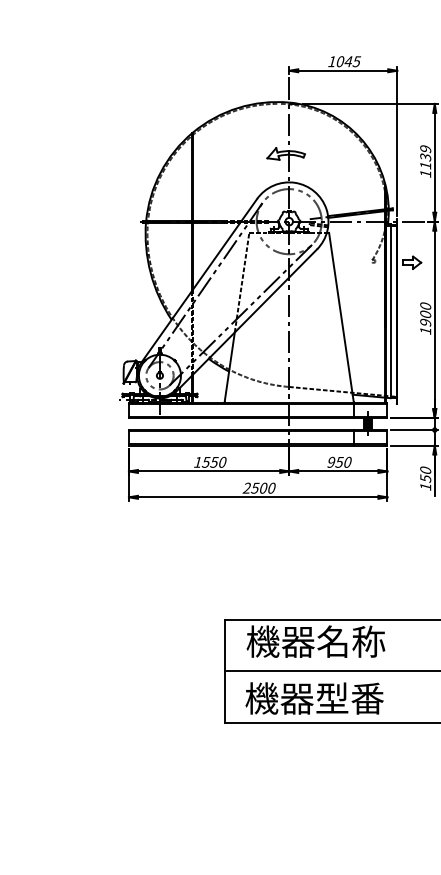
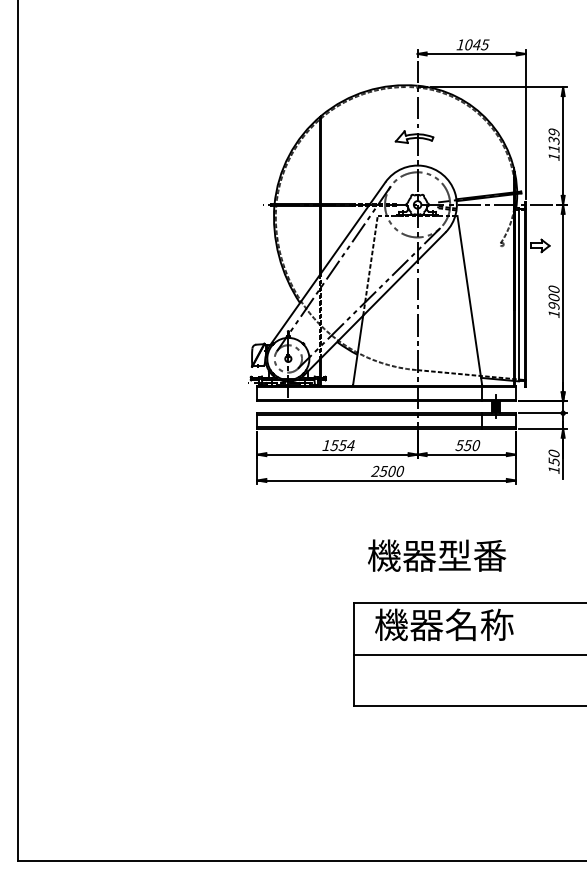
text: (222, 462) -> (350, 445), 1550 -> 1554
text: (331, 462) -> (459, 445), 950 -> 550
text: (315, 698) -> (437, 555), moved

